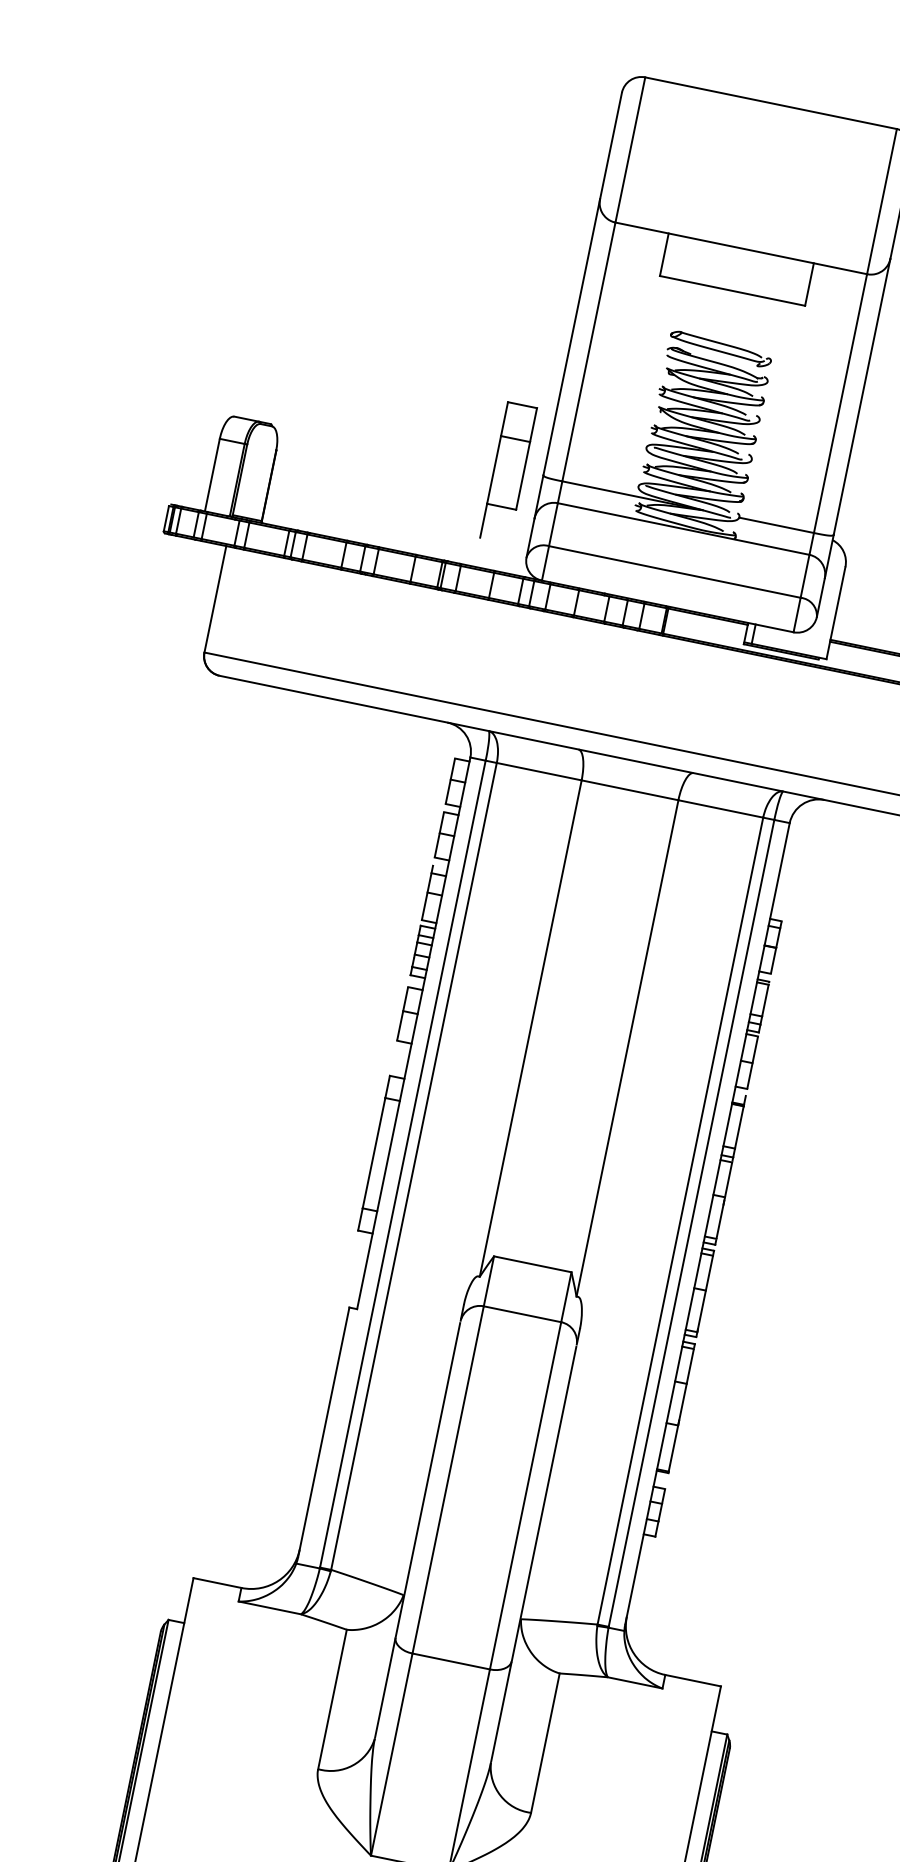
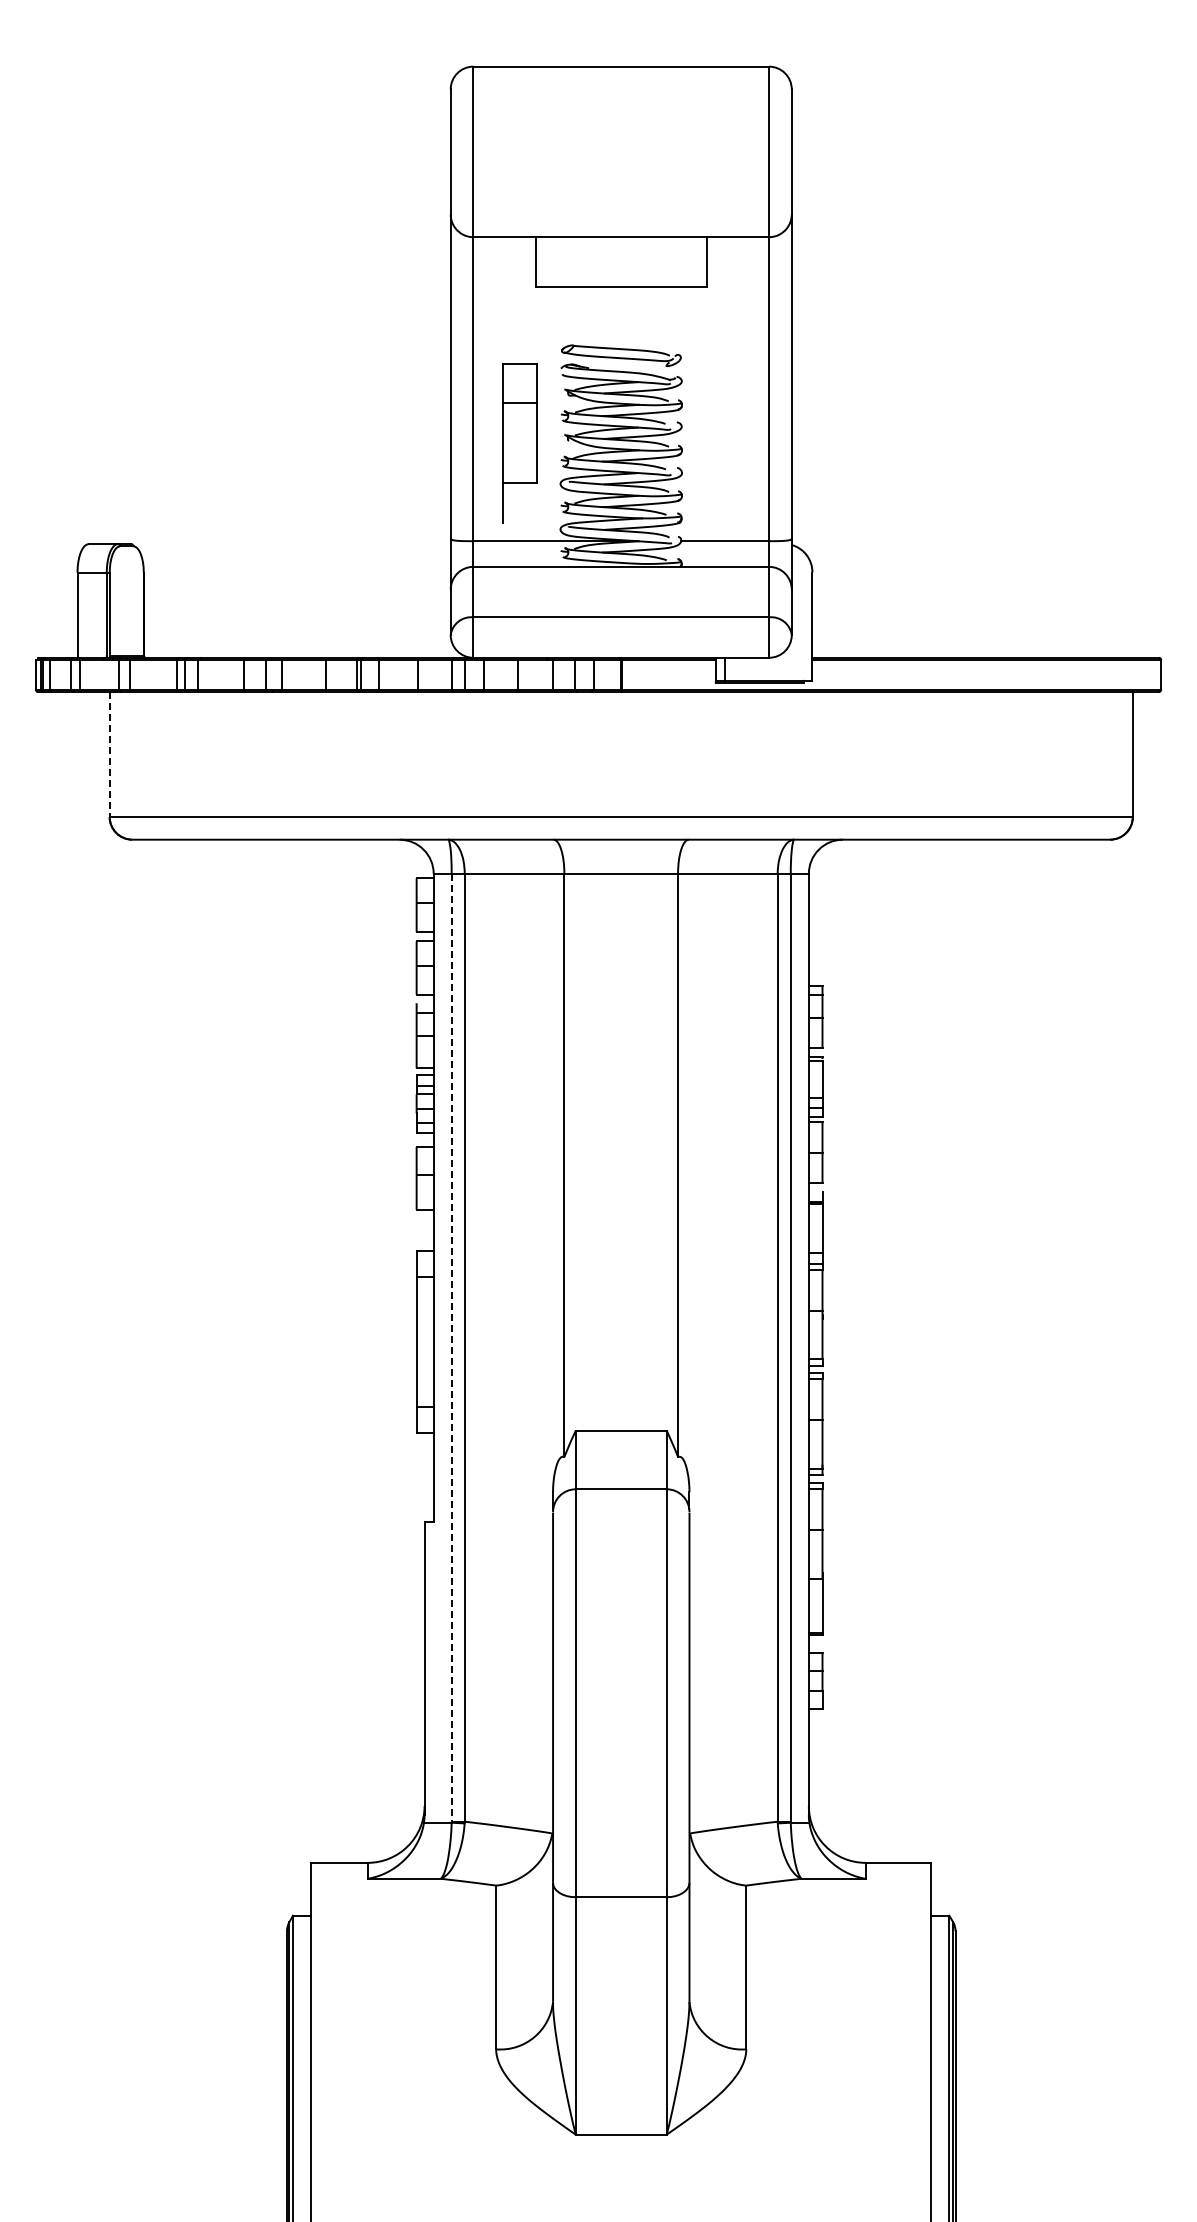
part: (508, 473) -> (519, 443), moved
line: (215, 599) -> (109, 754), solid -> dashed
line: (402, 1163) -> (451, 1347), solid -> dashed

